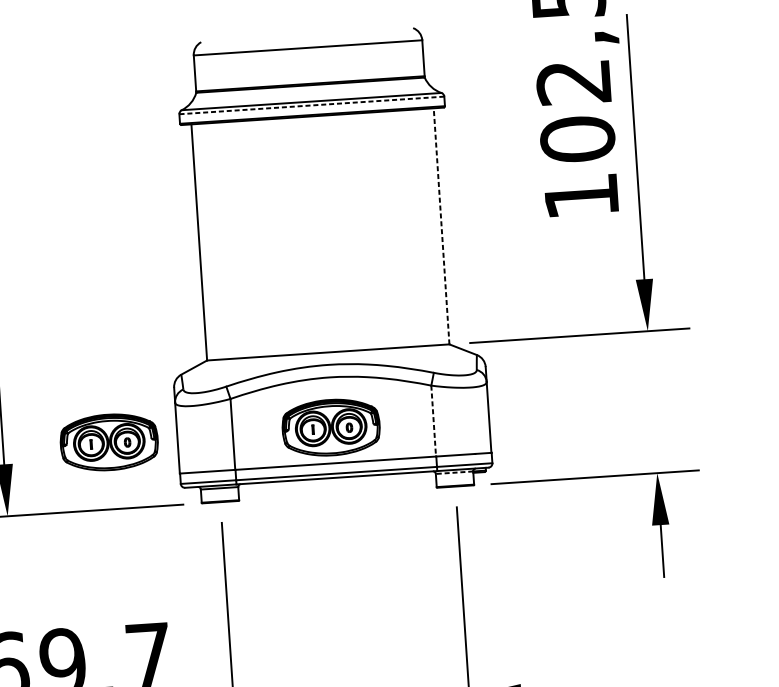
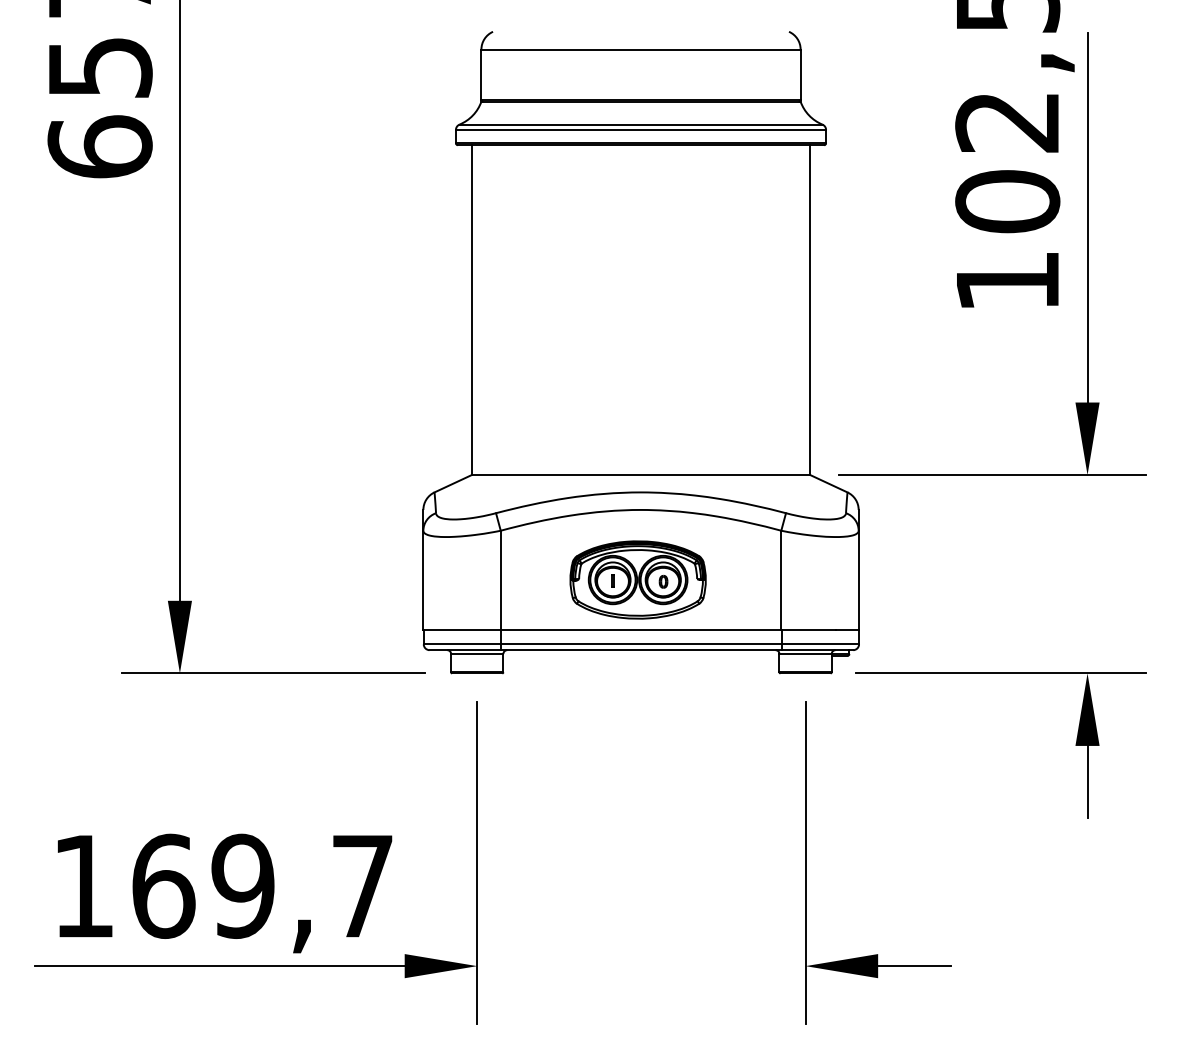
line: (311, 105) -> (640, 129), dashed -> solid
line: (441, 226) -> (810, 310), dashed -> solid
line: (433, 421) -> (781, 580), dashed -> solid
part: (108, 442) -> (327, 579), removed
line: (454, 473) -> (805, 654), dashed -> solid

